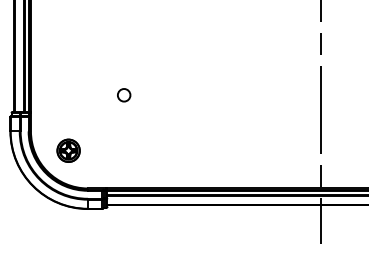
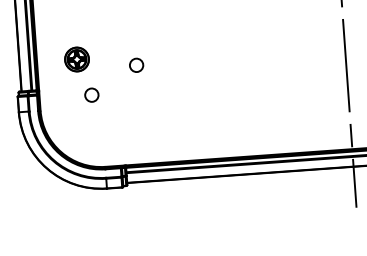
circle: (80, 120) -> (92, 95), added
part: (68, 150) -> (76, 59), moved

